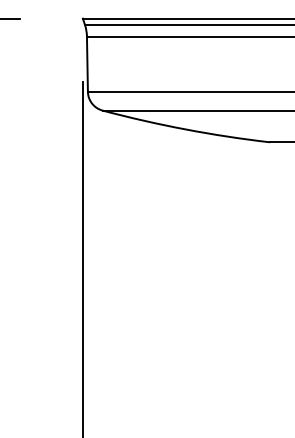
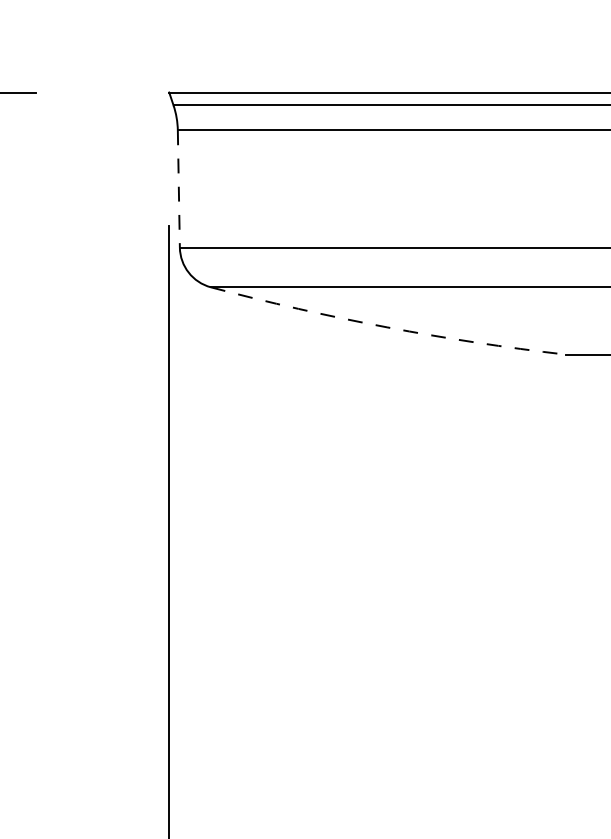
line: (87, 64) -> (178, 189), solid -> dashed
arc: (185, 129) -> (386, 327), solid -> dashed

